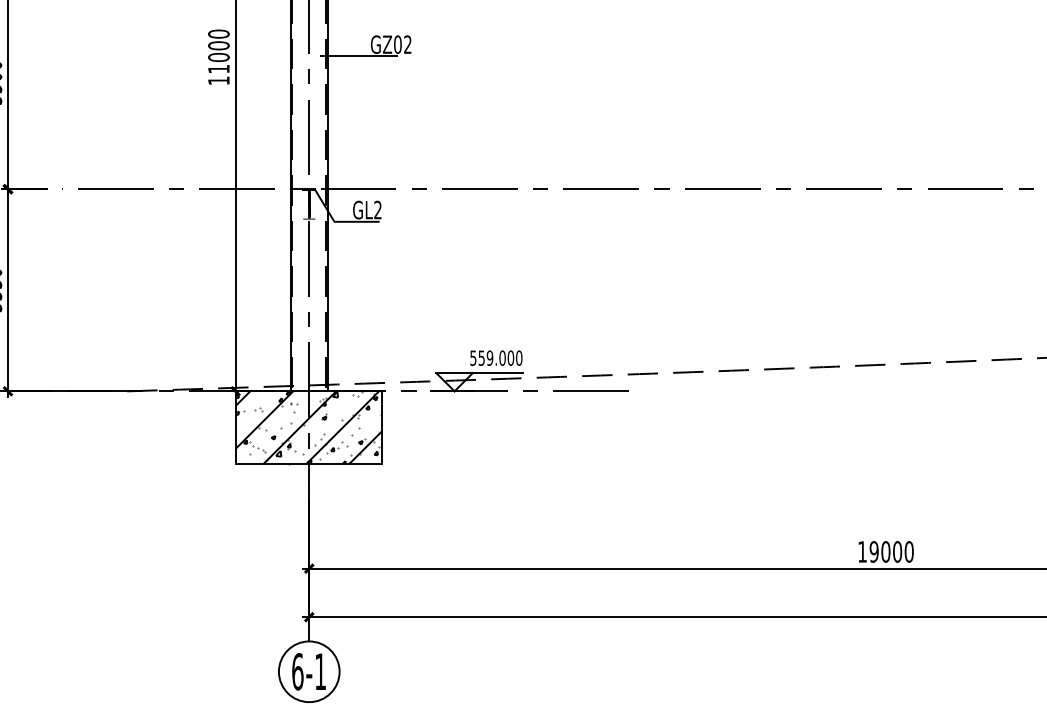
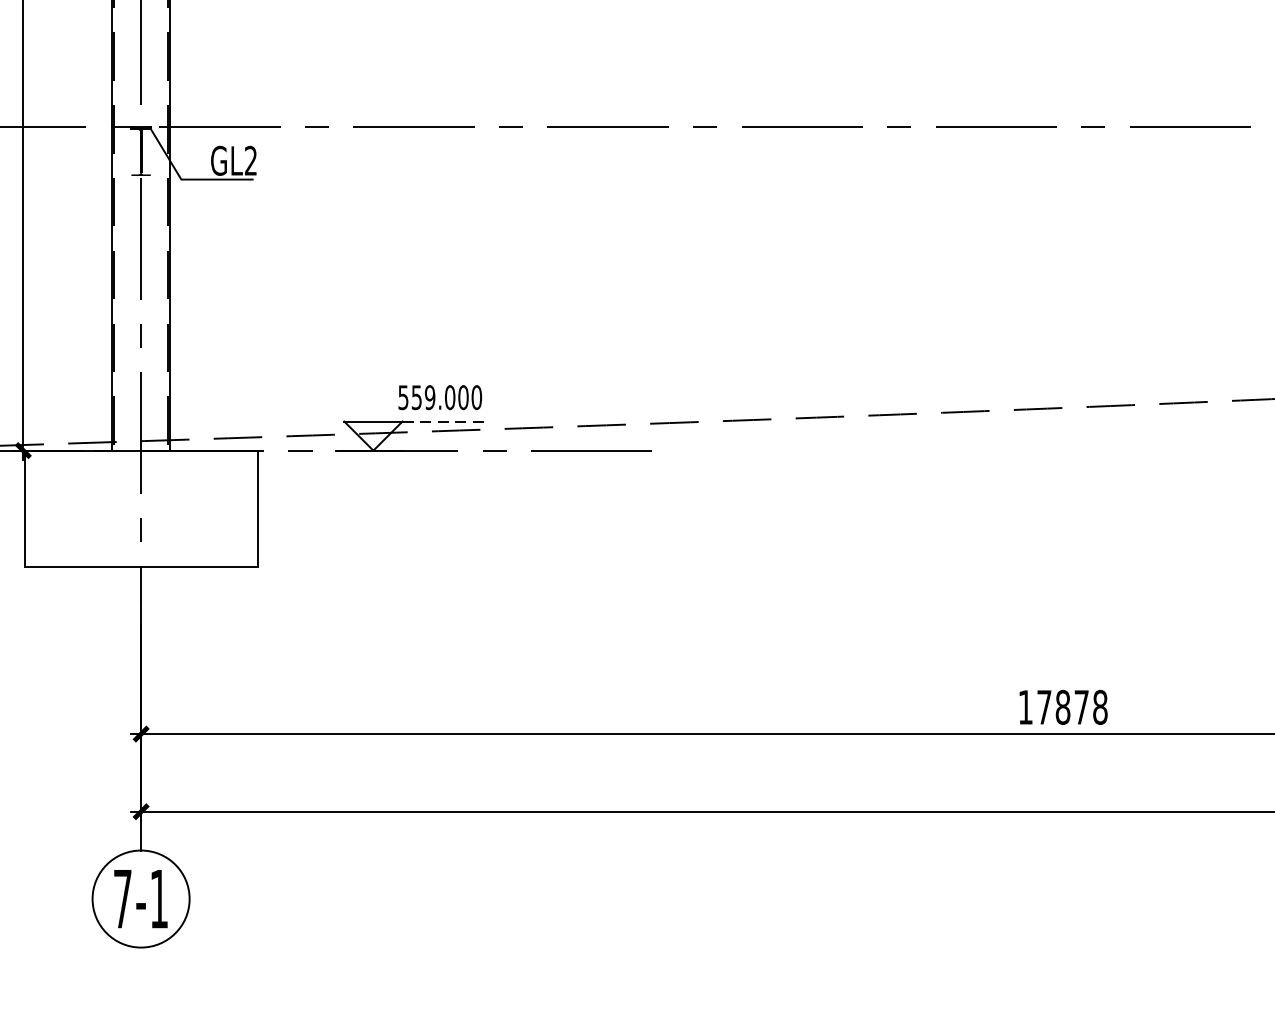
line: (498, 373) -> (443, 422), solid -> dashed
hatch: (309, 427) -> (141, 508), removed
text: (891, 551) -> (1072, 706), 19000 -> 17878
text: (297, 671) -> (122, 898), 6-1 -> 7-1

